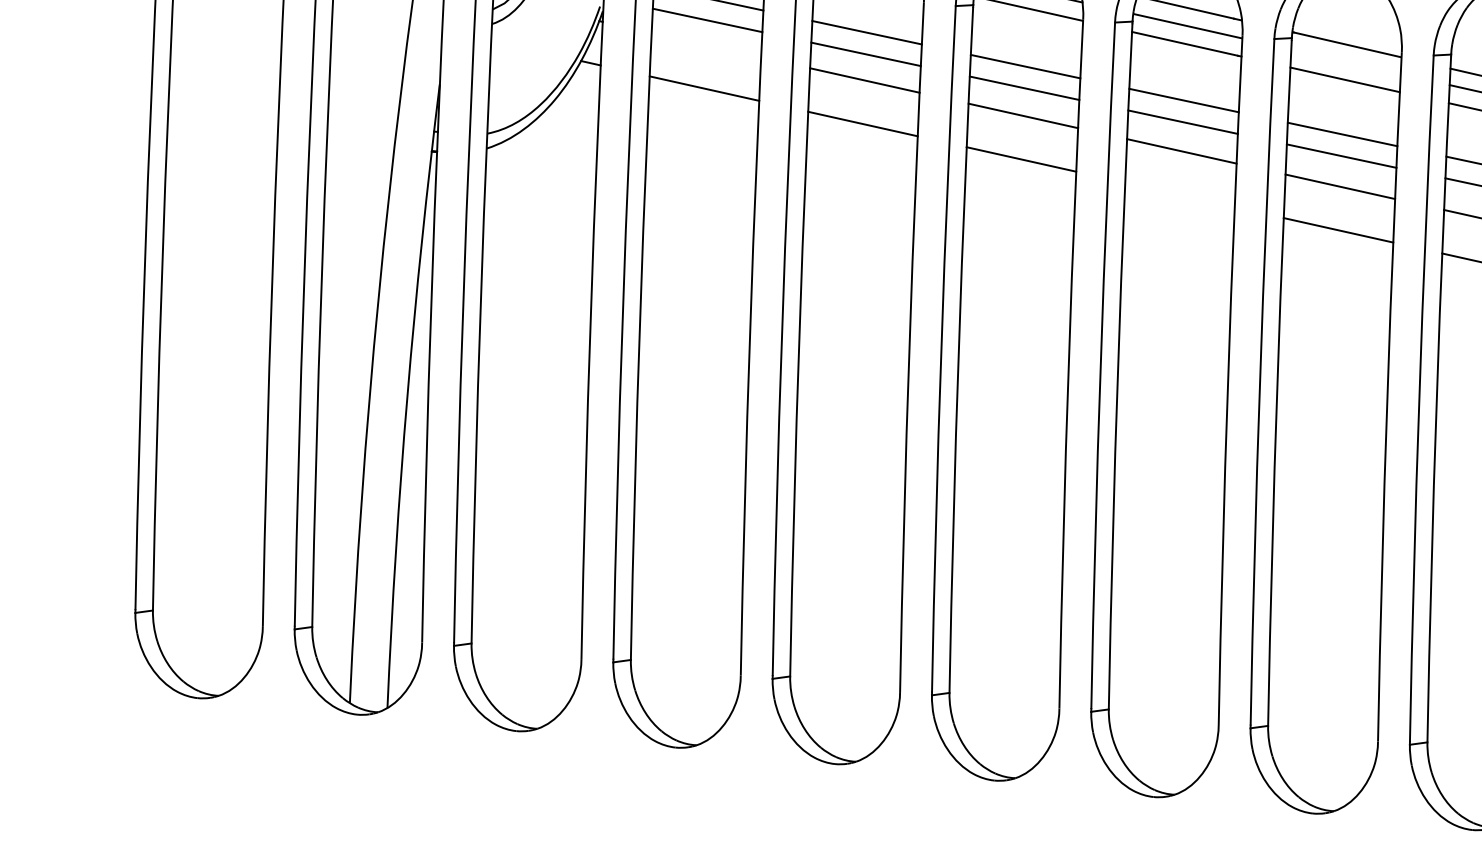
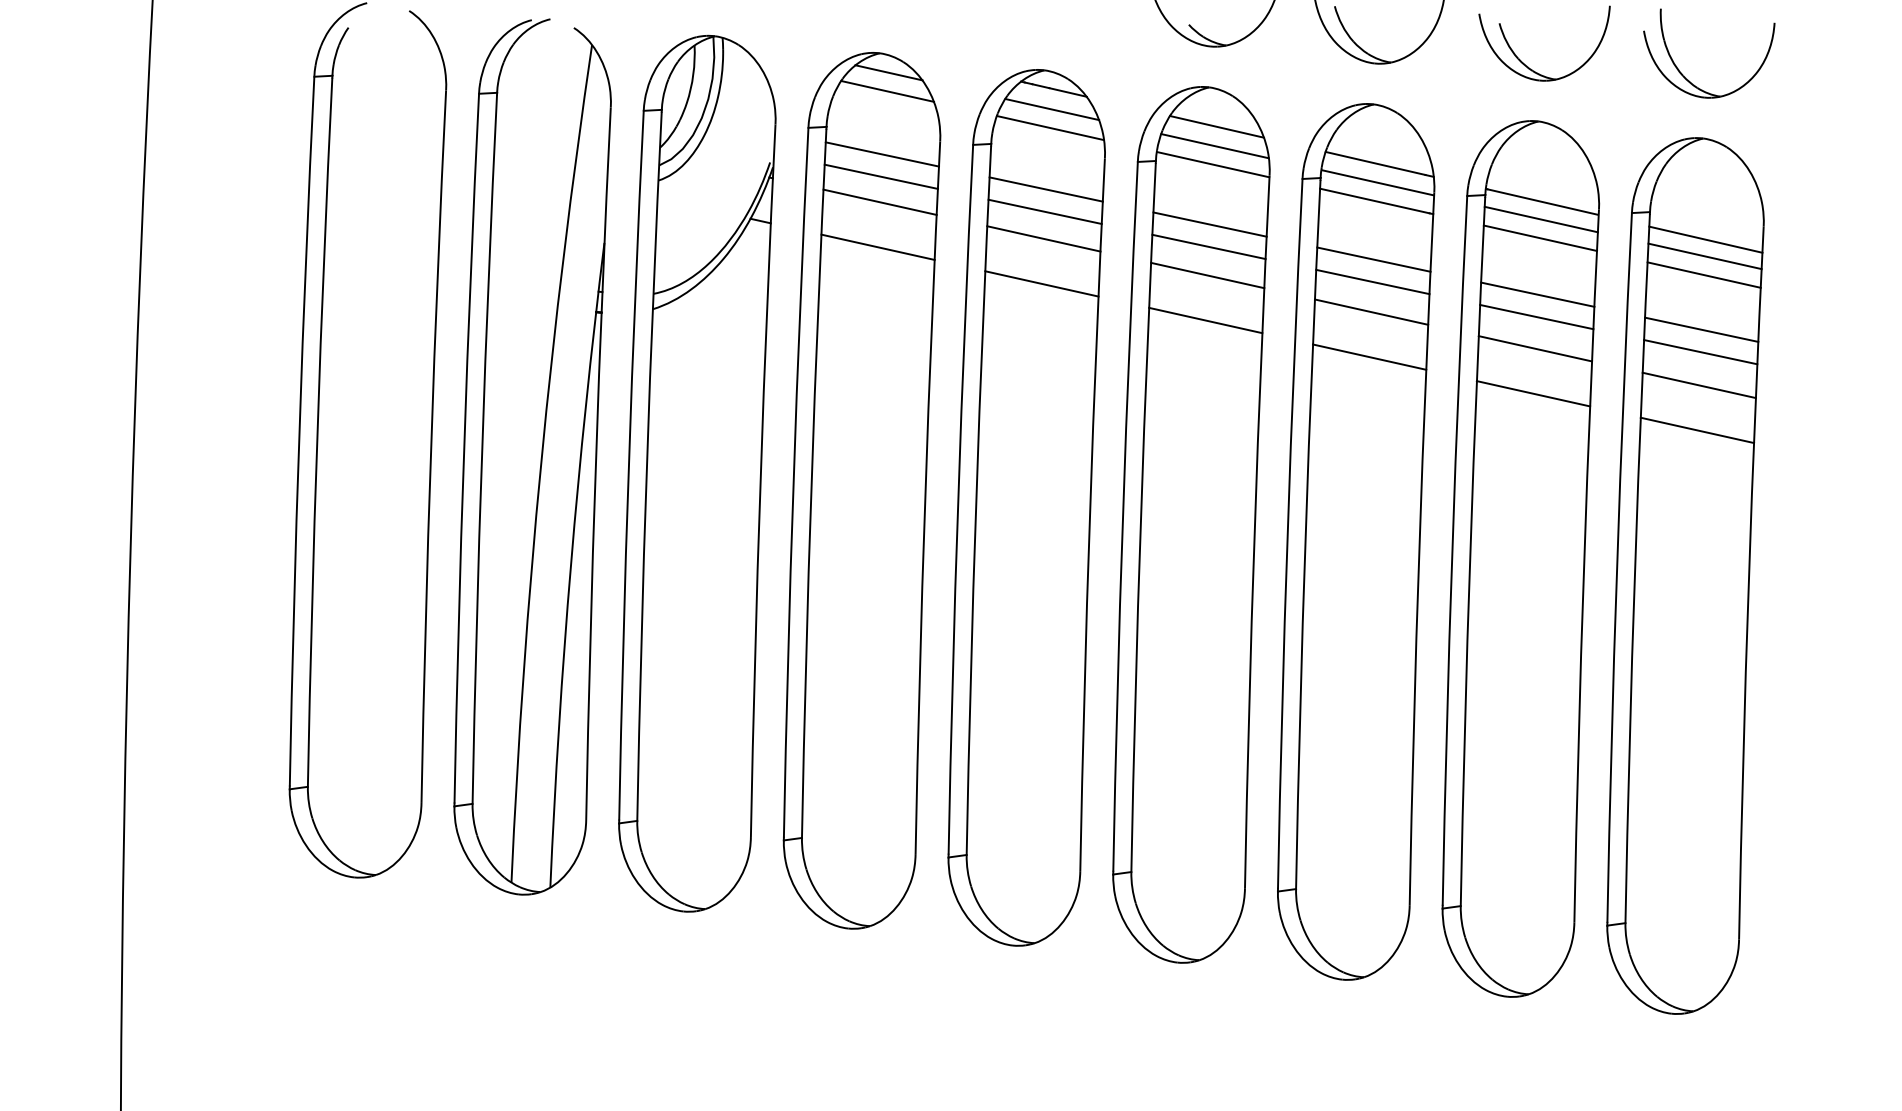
line: (705, 44) -> (879, 201), added
line: (1345, 61) -> (1540, 219), added
line: (1179, 194) -> (1369, 356), added

